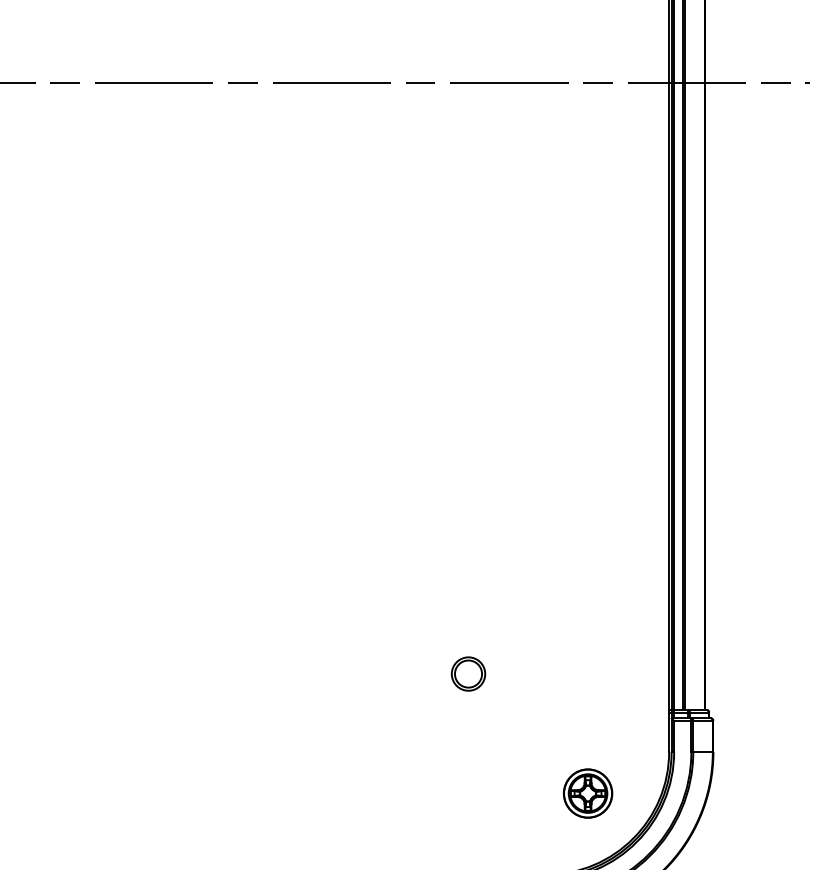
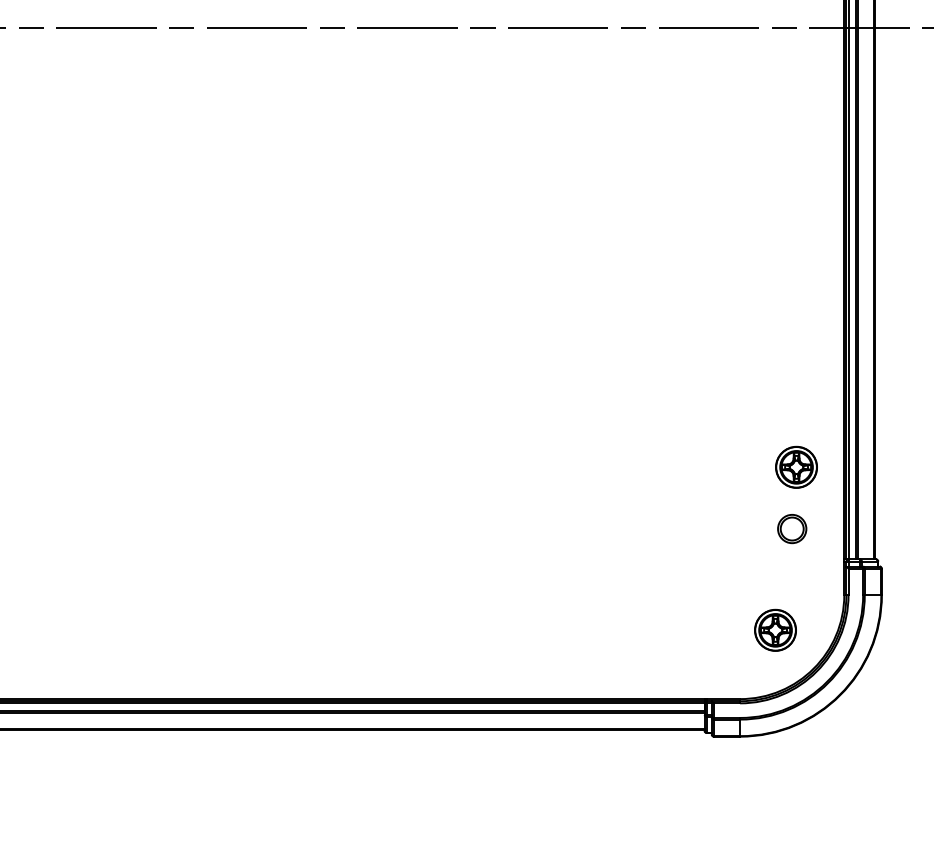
part: (612, 600) -> (796, 466), added
part: (468, 674) -> (792, 529), moved

